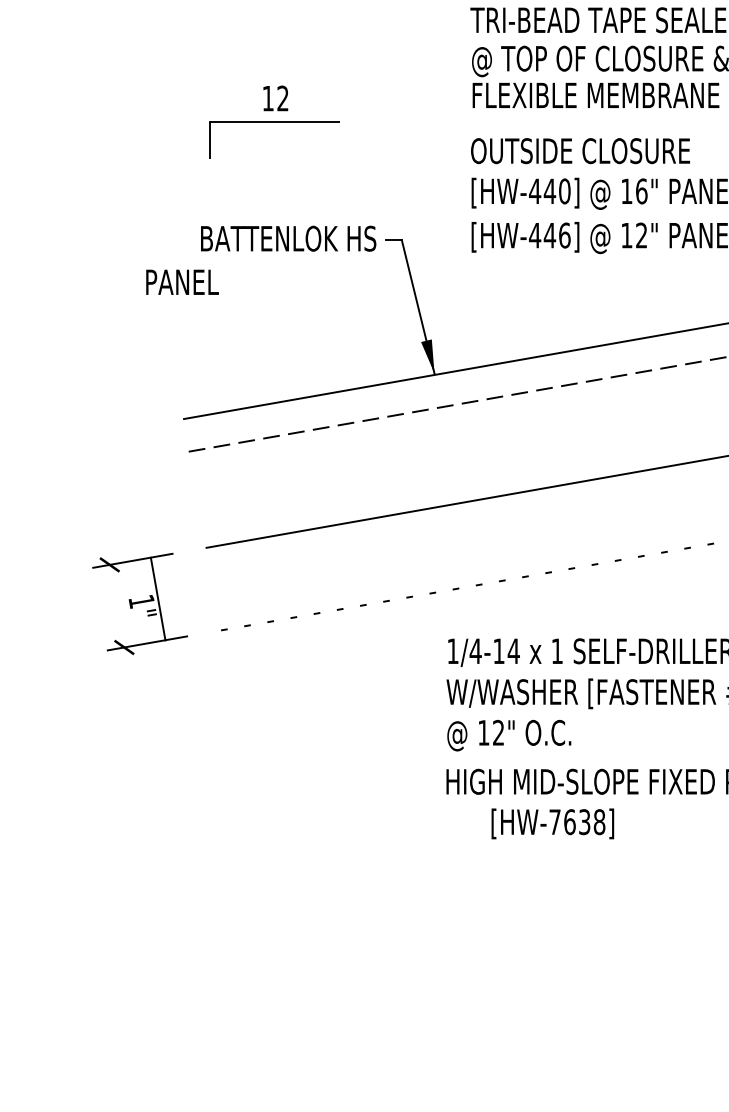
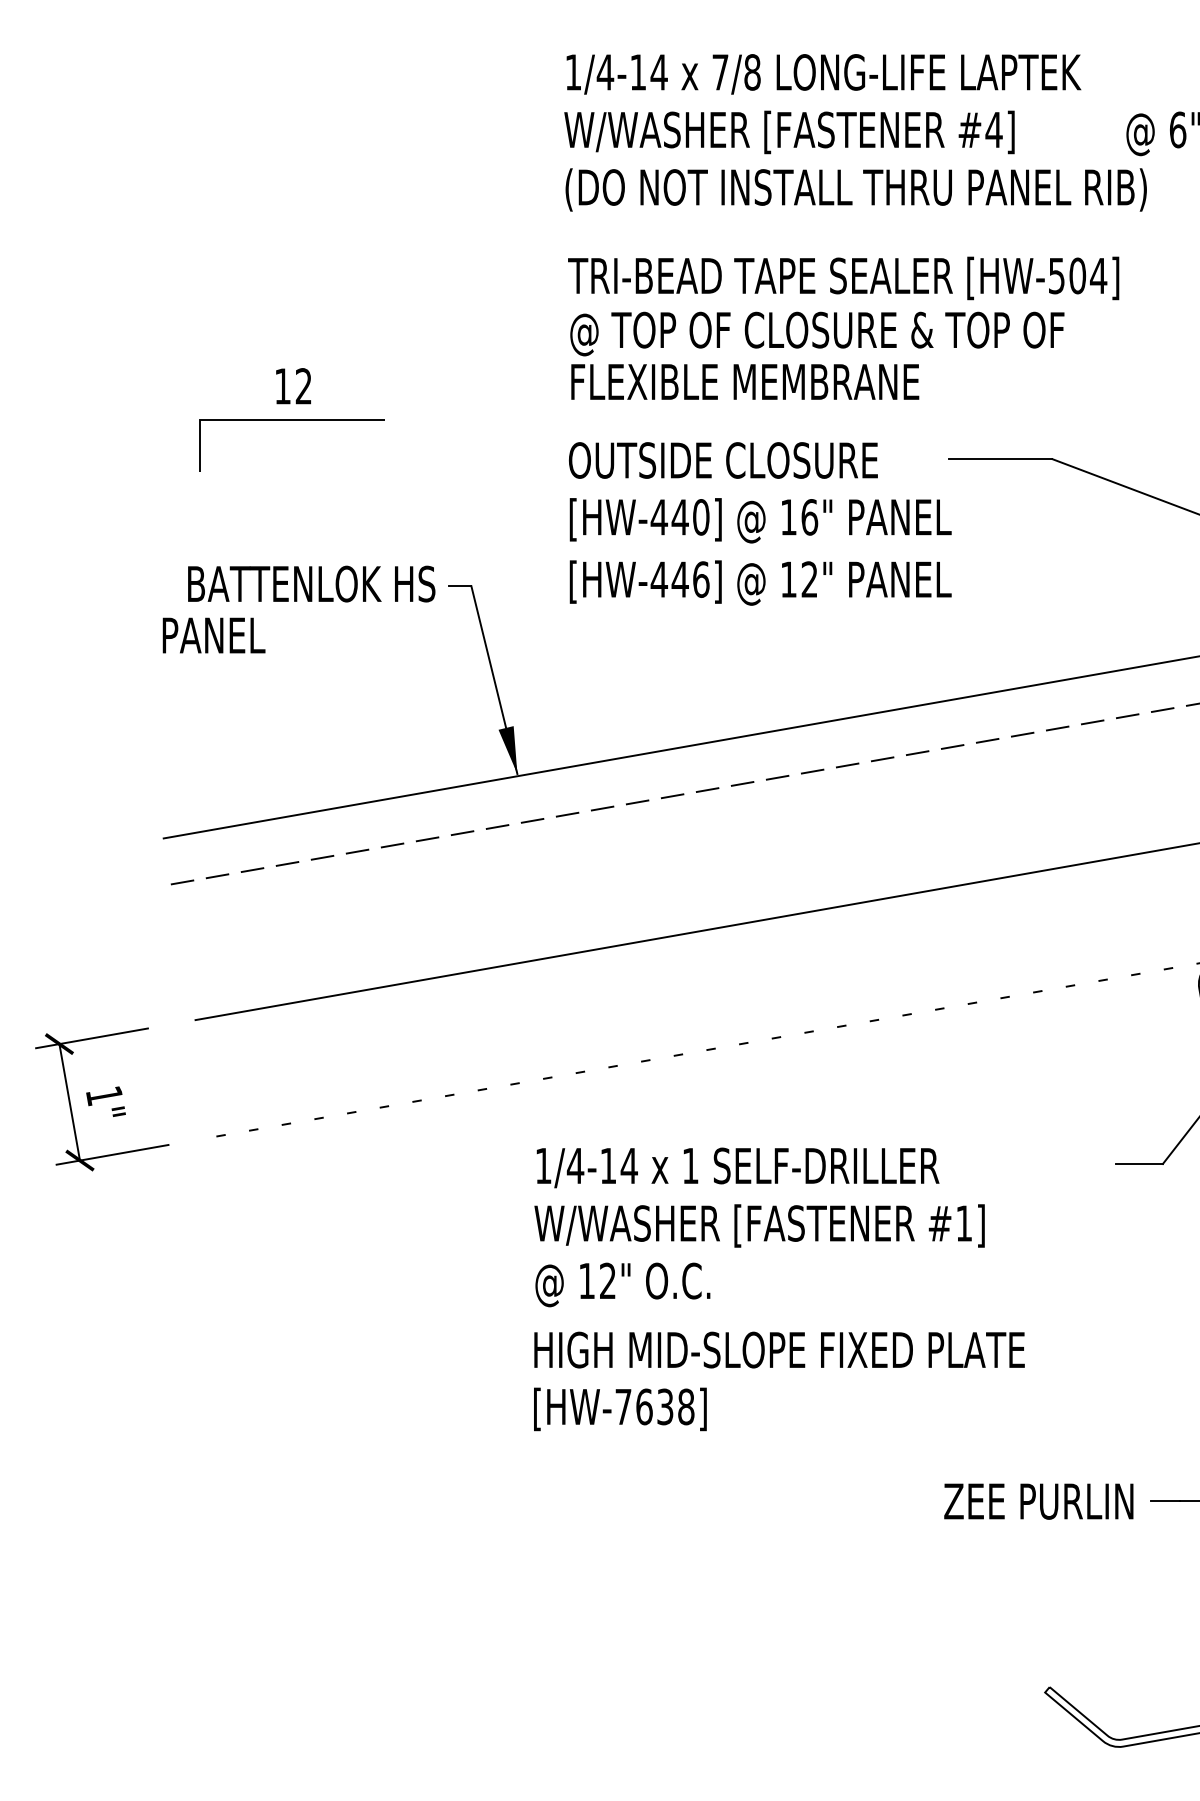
text: (182, 282) -> (213, 635), moved
line: (158, 599) -> (69, 1102), moved
text: (552, 823) -> (620, 1409), moved

